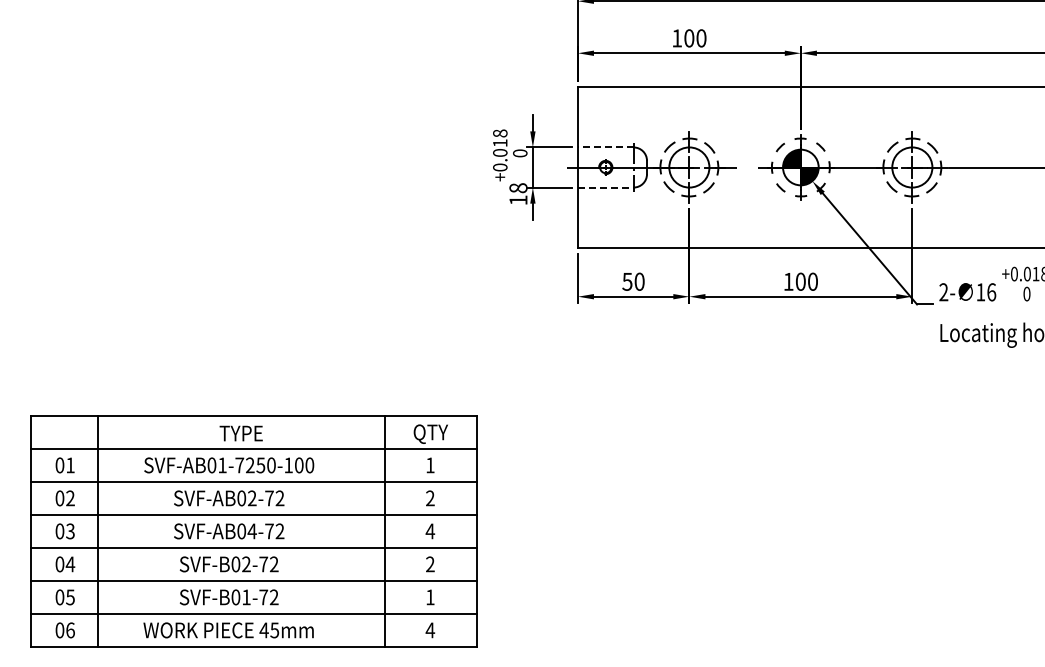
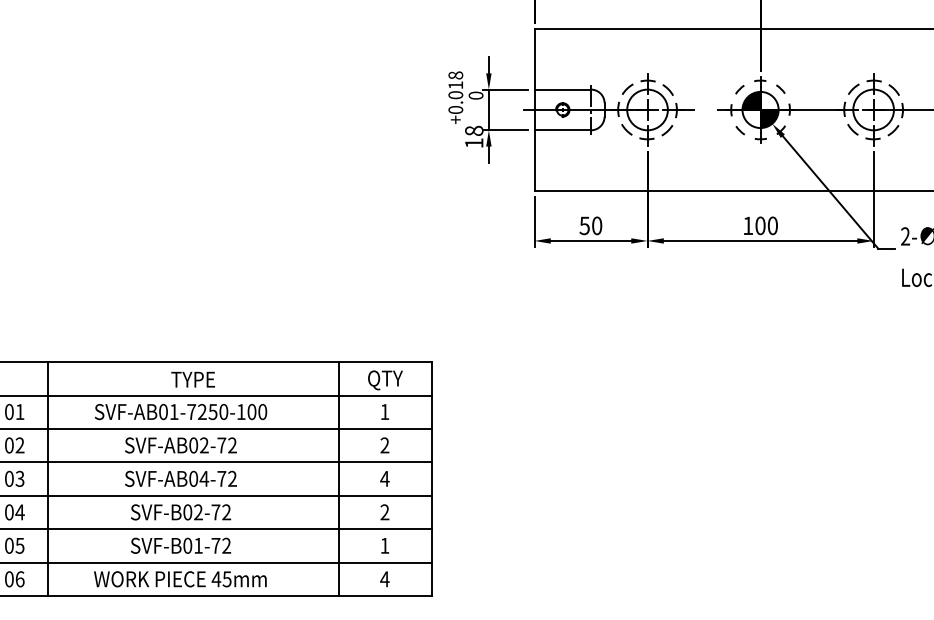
line: (605, 147) -> (562, 89), dashed -> solid
line: (605, 187) -> (562, 130), dashed -> solid

